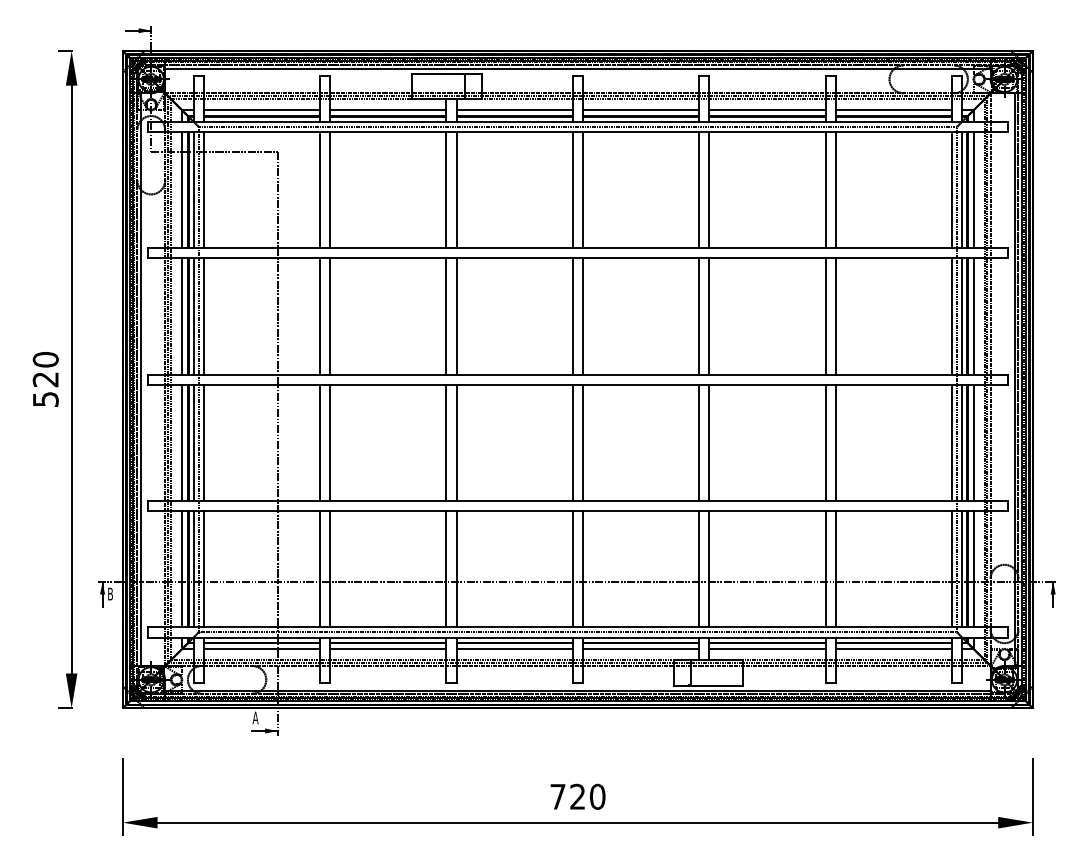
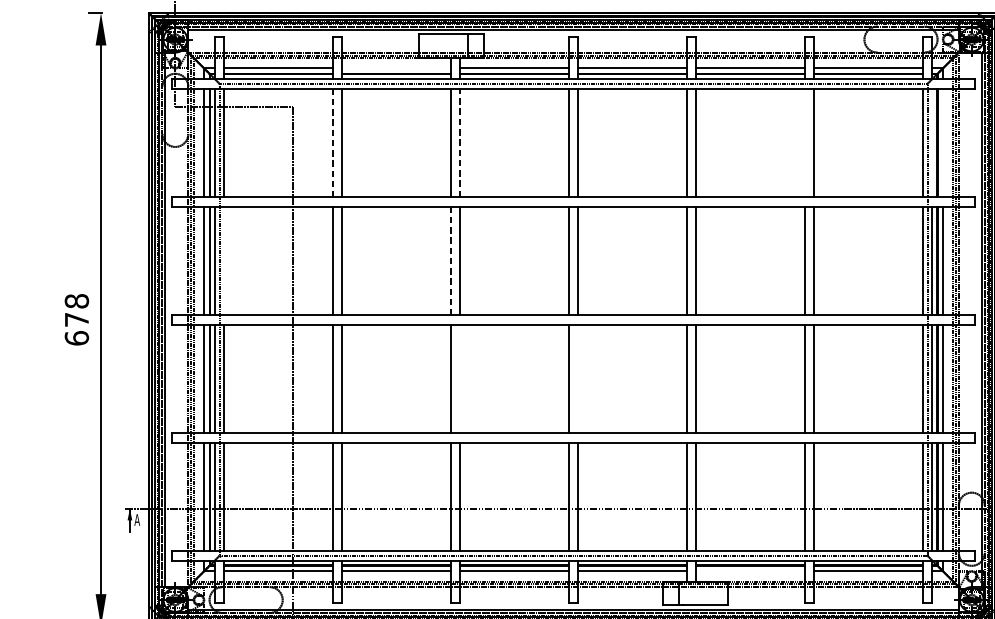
line: (388, 110) -> (396, 68), removed
line: (456, 189) -> (460, 142), solid -> dashed
line: (825, 189) -> (804, 142), removed
line: (962, 189) -> (932, 142), removed
line: (973, 189) -> (942, 142), removed
line: (320, 190) -> (333, 143), solid -> dashed
line: (203, 316) -> (224, 260), removed
line: (446, 316) -> (450, 260), solid -> dashed
text: (45, 379) -> (76, 319), 520 -> 678
line: (456, 442) -> (460, 378), removed
line: (582, 442) -> (577, 378), removed
text: (110, 593) -> (137, 519), B -> A
line: (767, 648) -> (750, 570), removed

